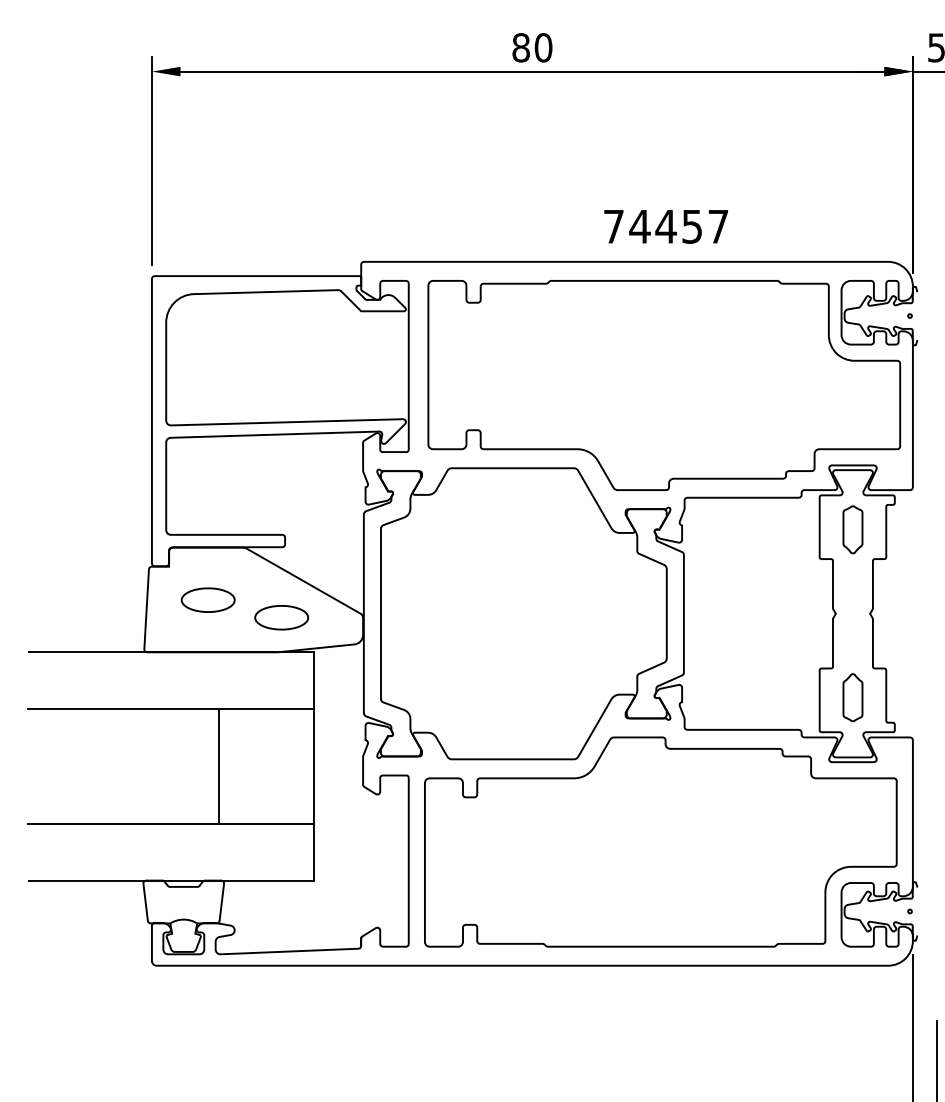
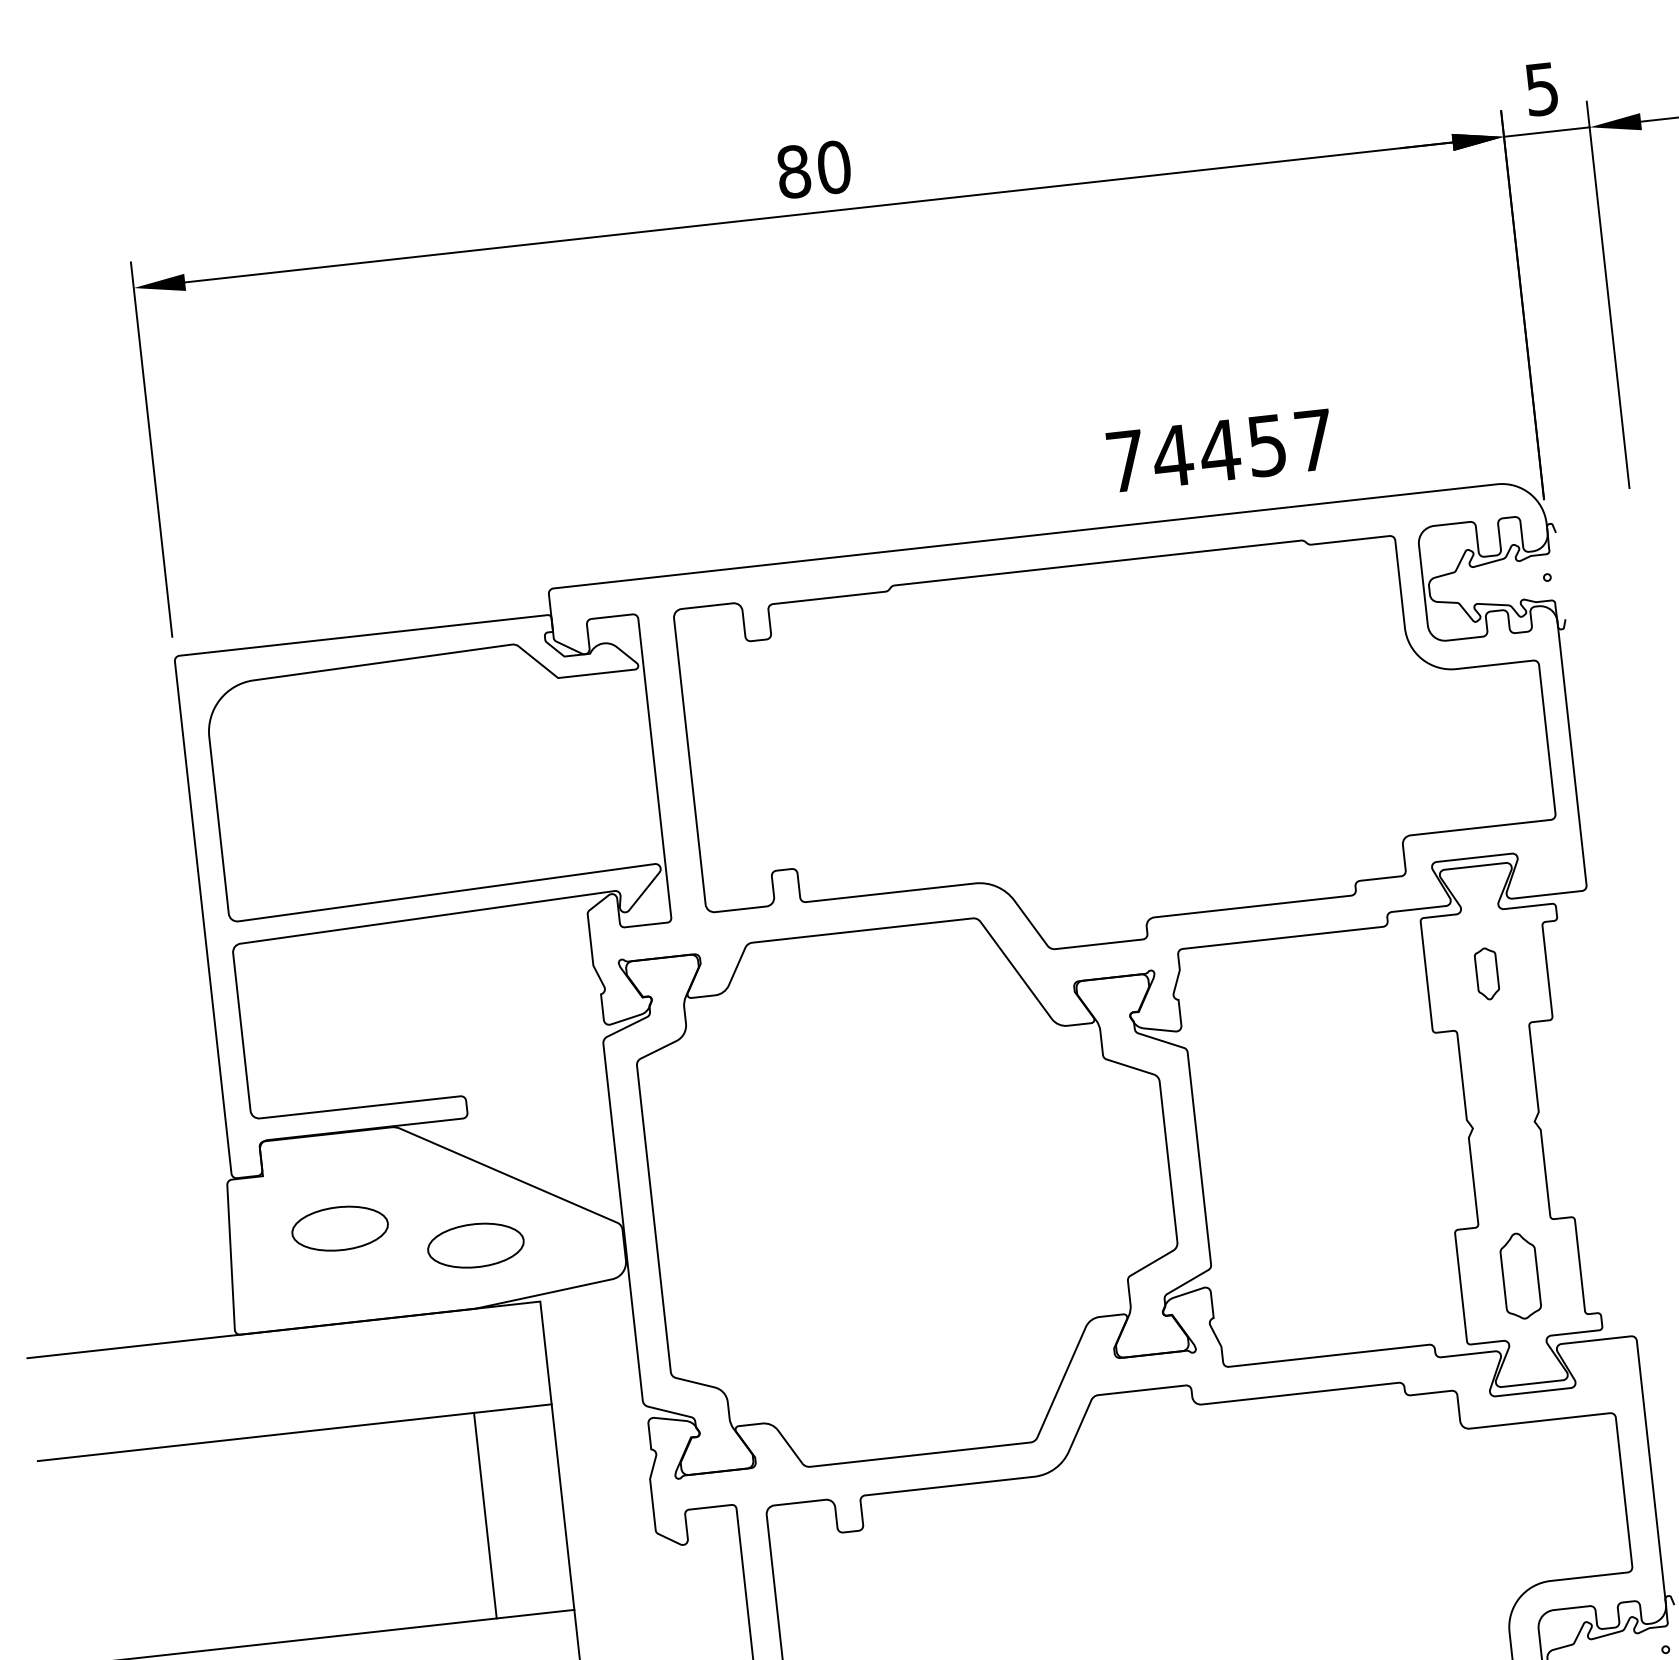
text: (665, 226) -> (1218, 450), moved
part: (852, 529) -> (1486, 973), size x0.6
line: (218, 766) -> (485, 1515), moved

